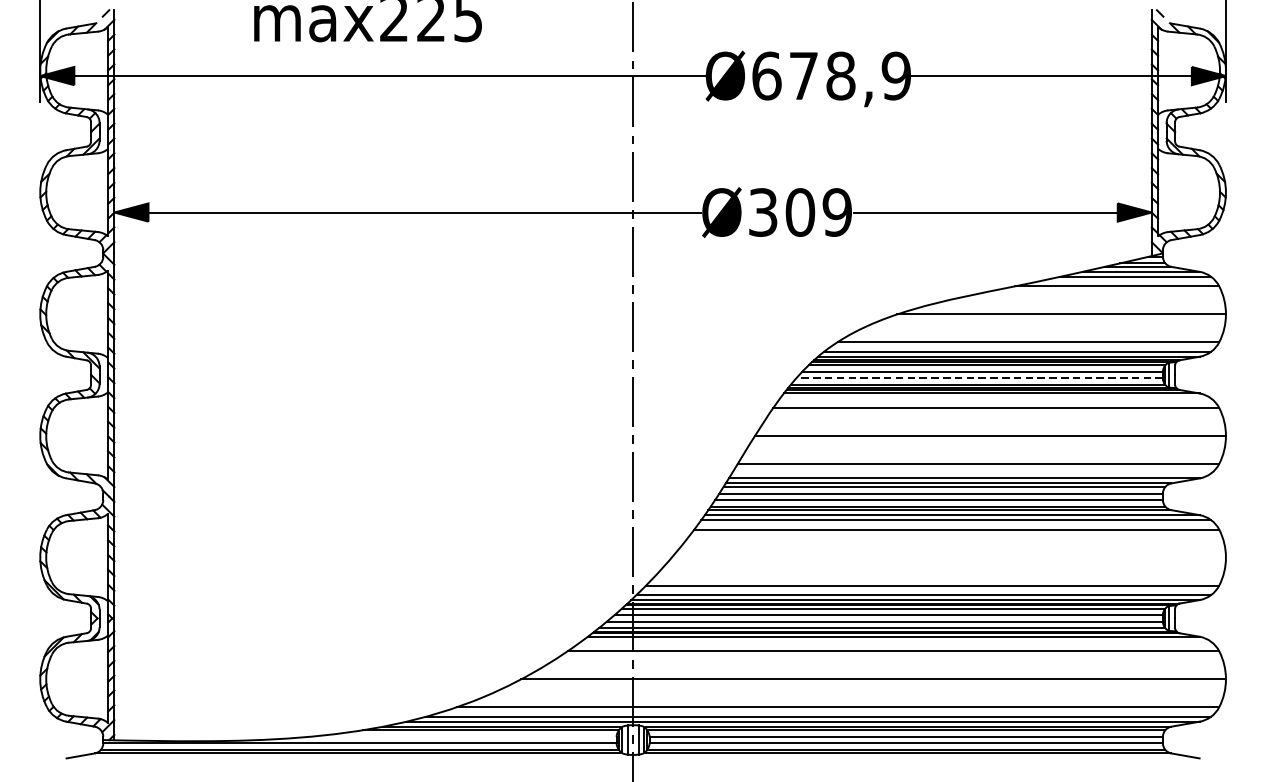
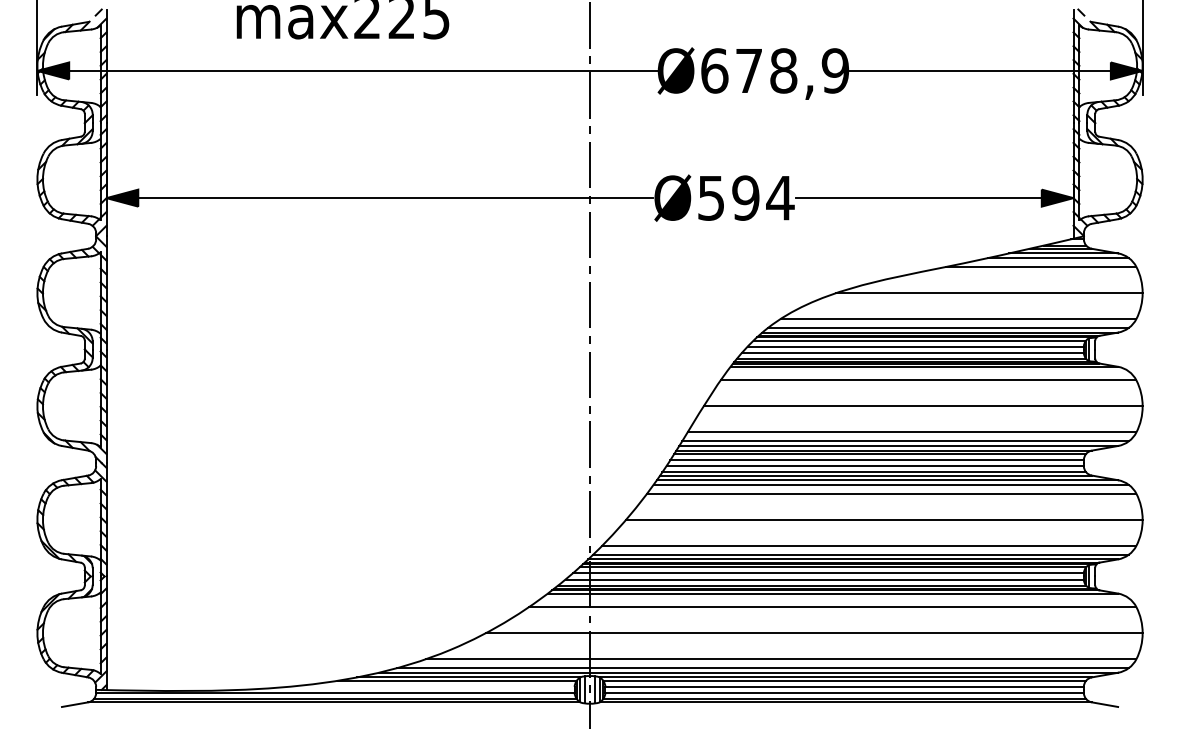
text: (800, 211) -> (746, 197), Ø309 -> Ø594
line: (979, 378) -> (912, 352), dashed -> solid
line: (971, 473) -> (905, 441), added
line: (949, 557) -> (884, 519), added

